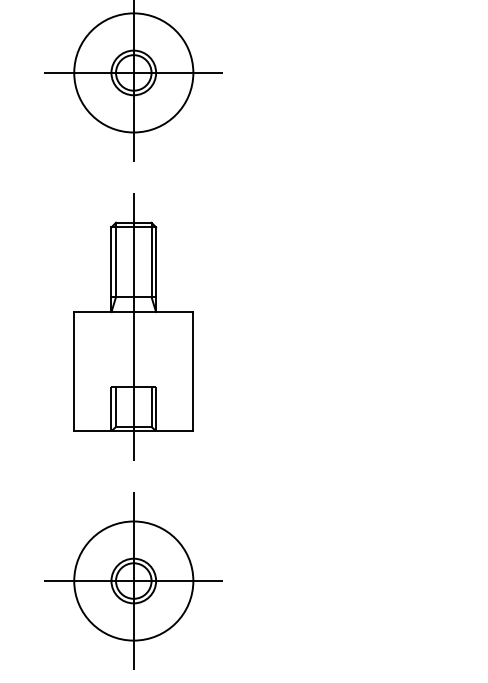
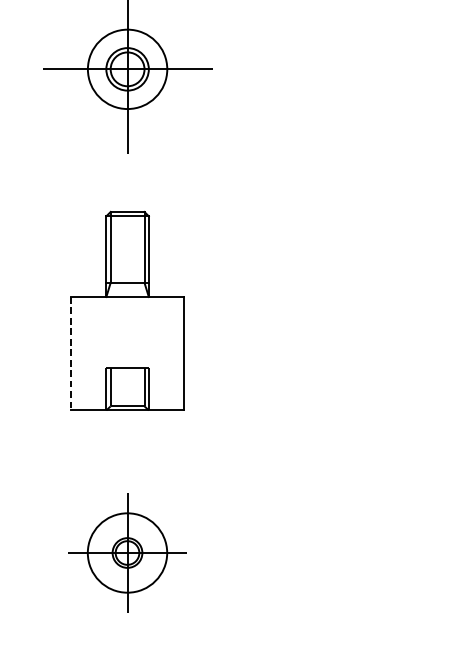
circle: (133, 72) -> (127, 68), size x0.7
line: (133, 327) -> (127, 311), removed
line: (74, 371) -> (71, 353), solid -> dashed
part: (133, 580) -> (127, 552), size x0.7

